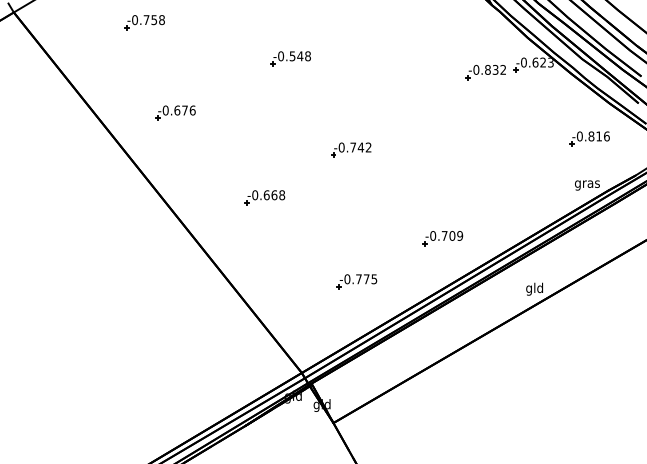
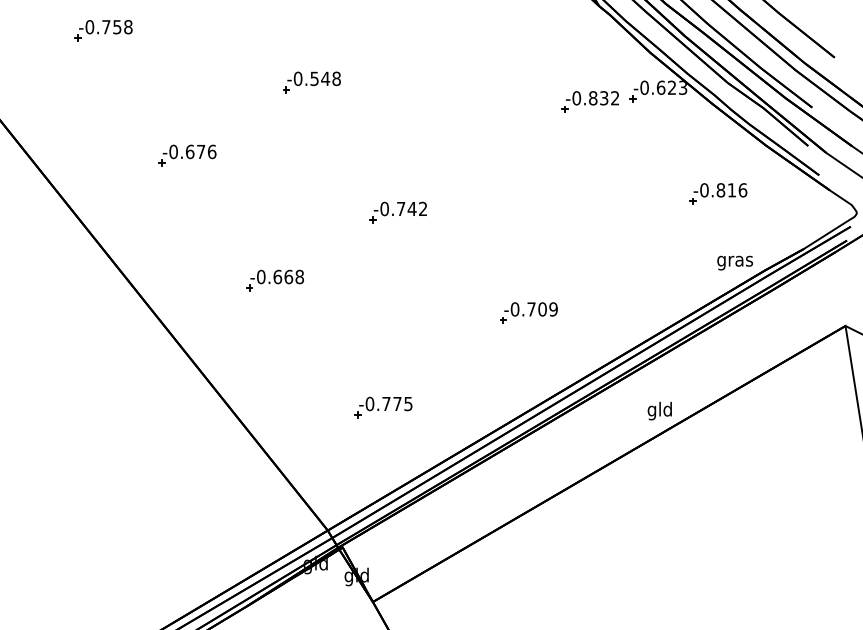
part: (175, 112) -> (187, 154), moved
part: (589, 138) -> (718, 193), moved
part: (442, 238) -> (528, 313), moved
part: (356, 281) -> (382, 407), moved

